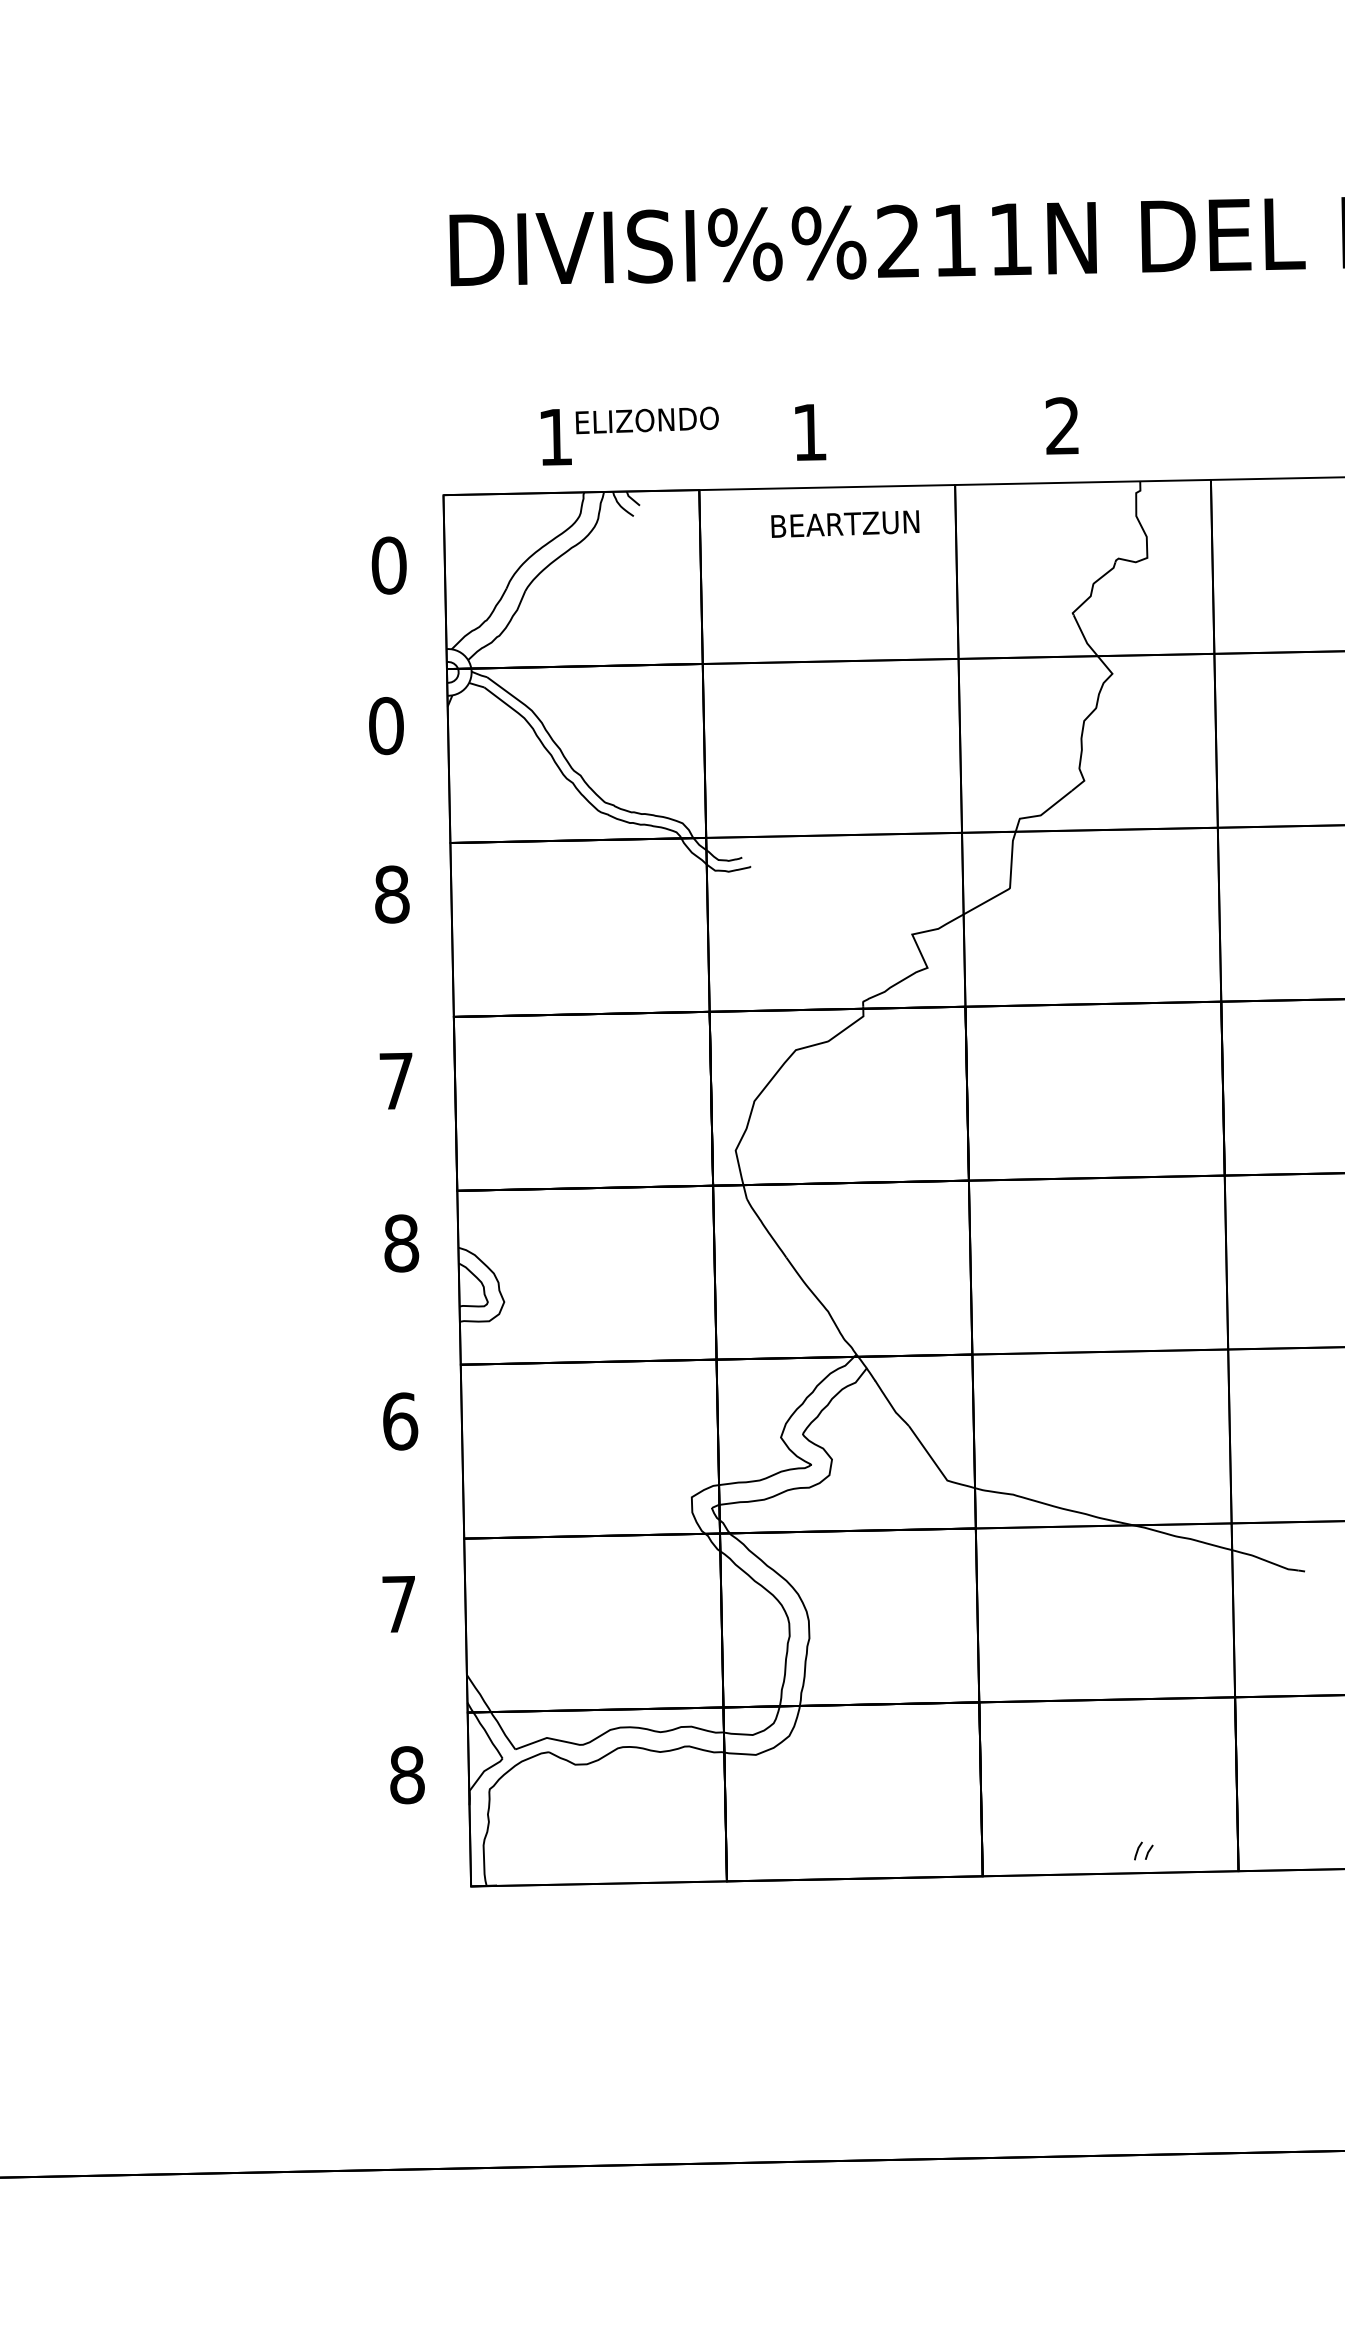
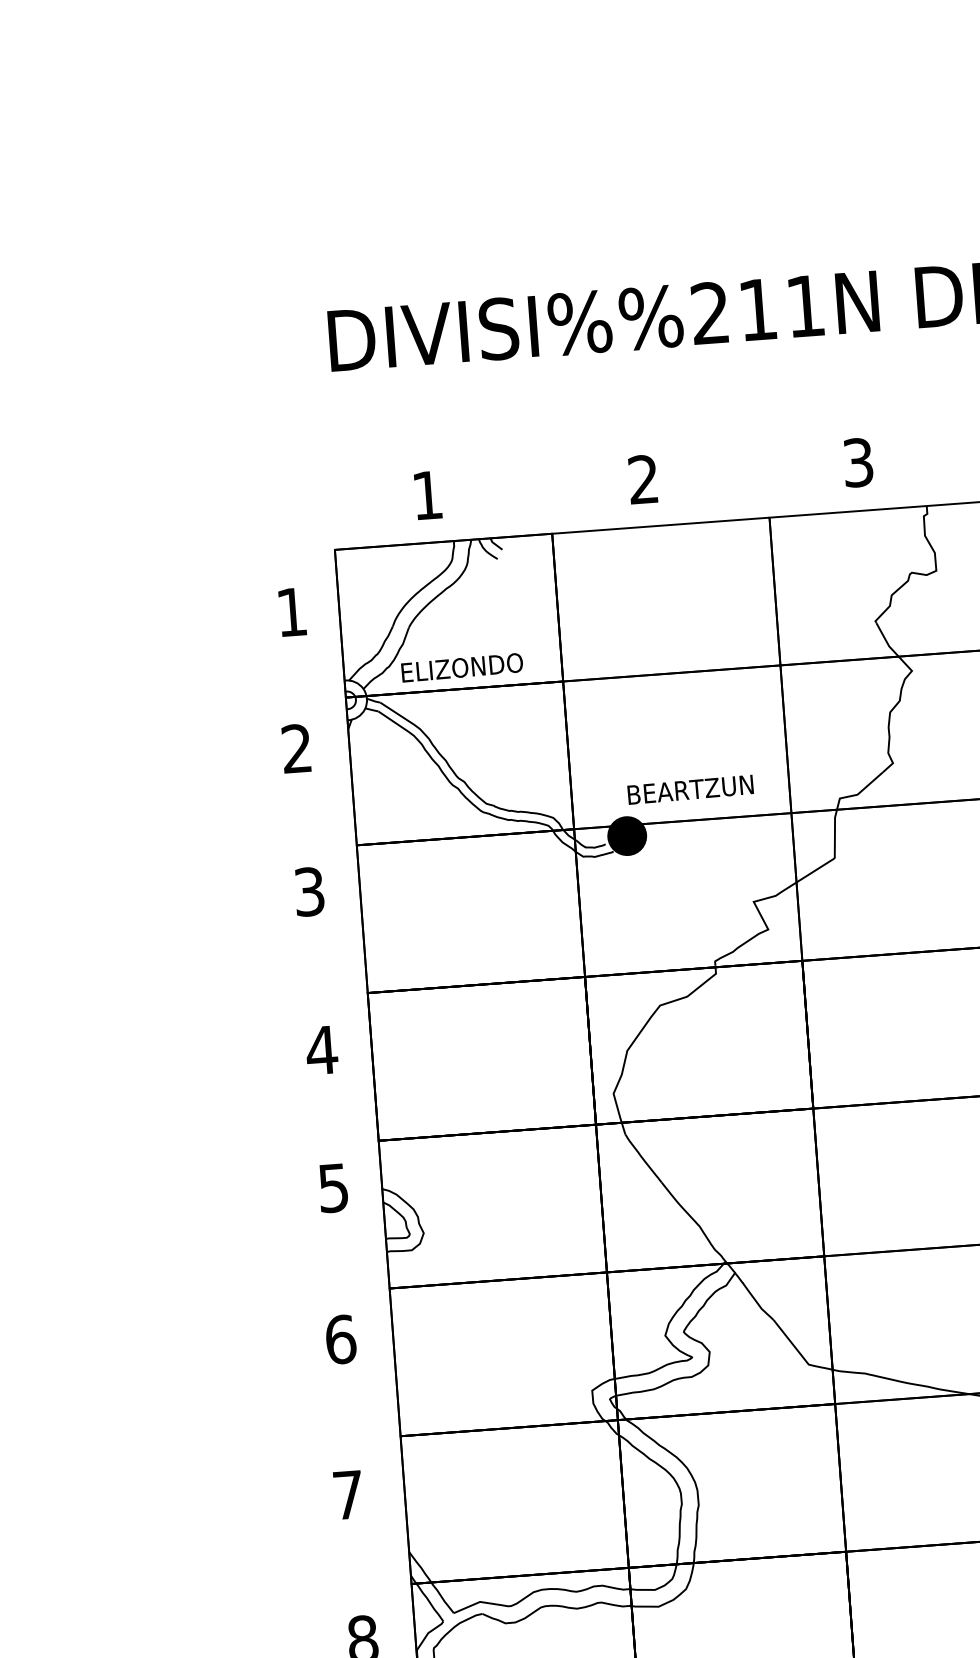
text: (646, 420) -> (461, 667), moved
text: (1062, 426) -> (858, 462), 2 -> 3
text: (809, 431) -> (643, 478), 1 -> 2
text: (845, 523) -> (690, 789), moved
text: (388, 565) -> (291, 612), 0 -> 1
text: (386, 726) -> (297, 749), 0 -> 2
fill: (767, 849) -> (626, 836), added
text: (392, 894) -> (309, 891), 8 -> 3
text: (396, 1080) -> (321, 1049), 7 -> 4
text: (401, 1243) -> (333, 1188), 8 -> 5

